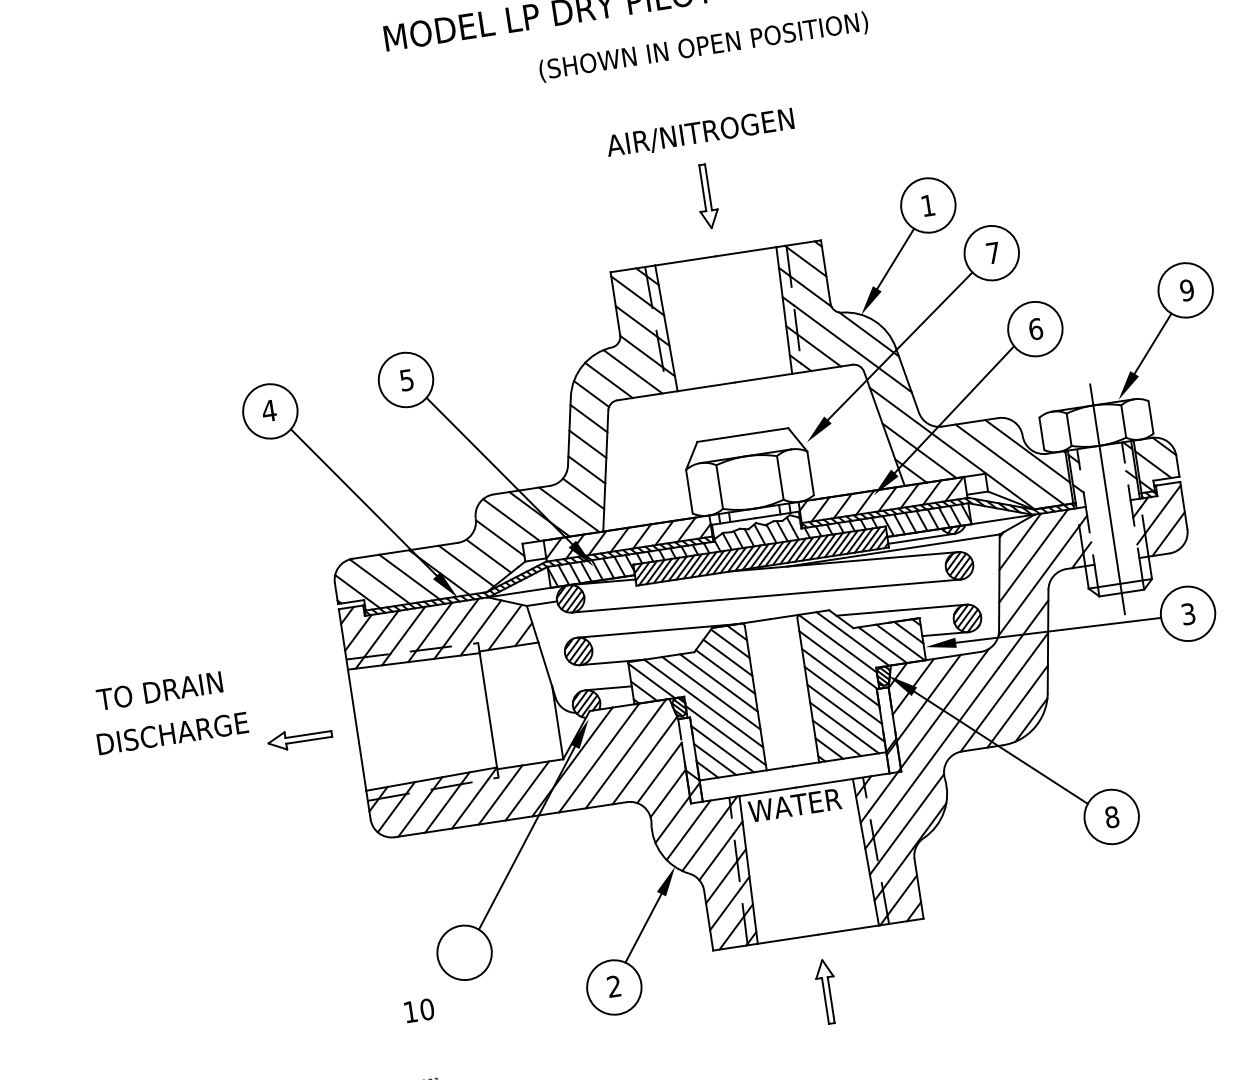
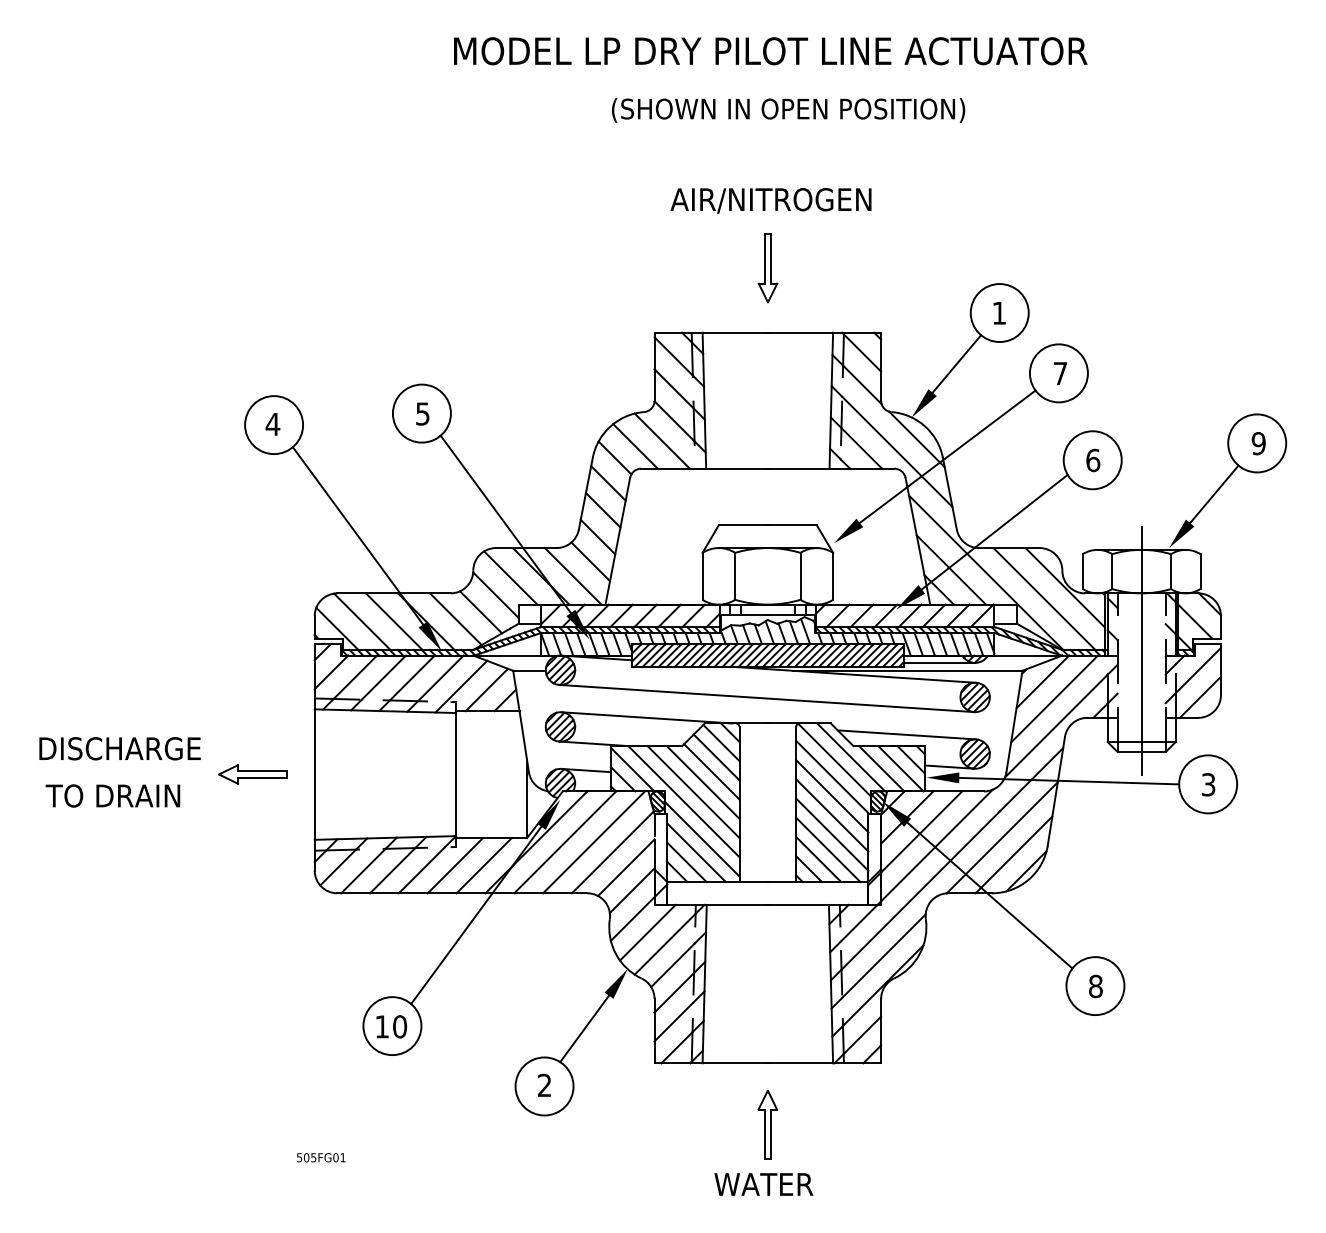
text: (159, 690) -> (112, 795), moved
text: (794, 805) -> (763, 1184), moved
text: (419, 1010) -> (391, 1026), moved

